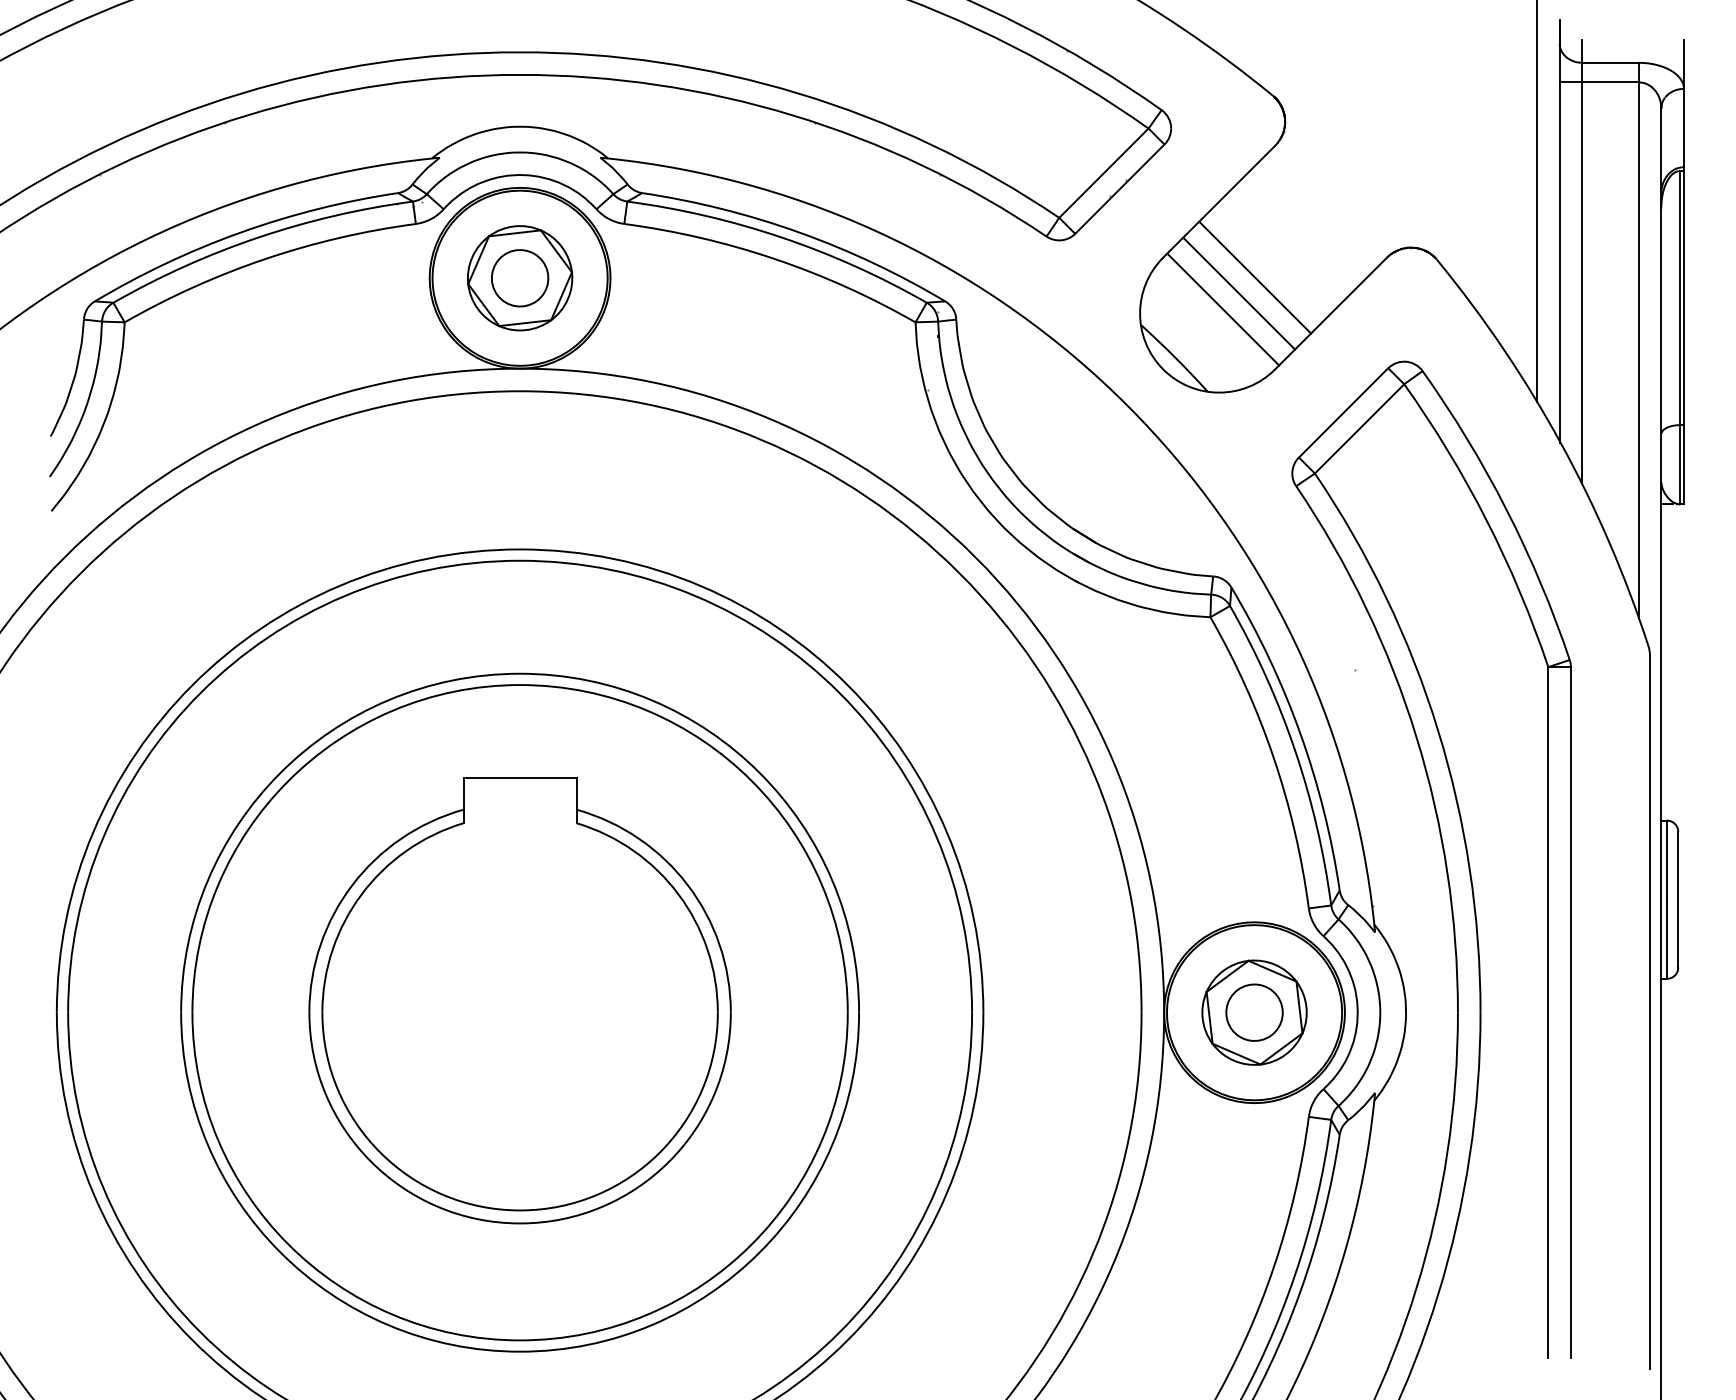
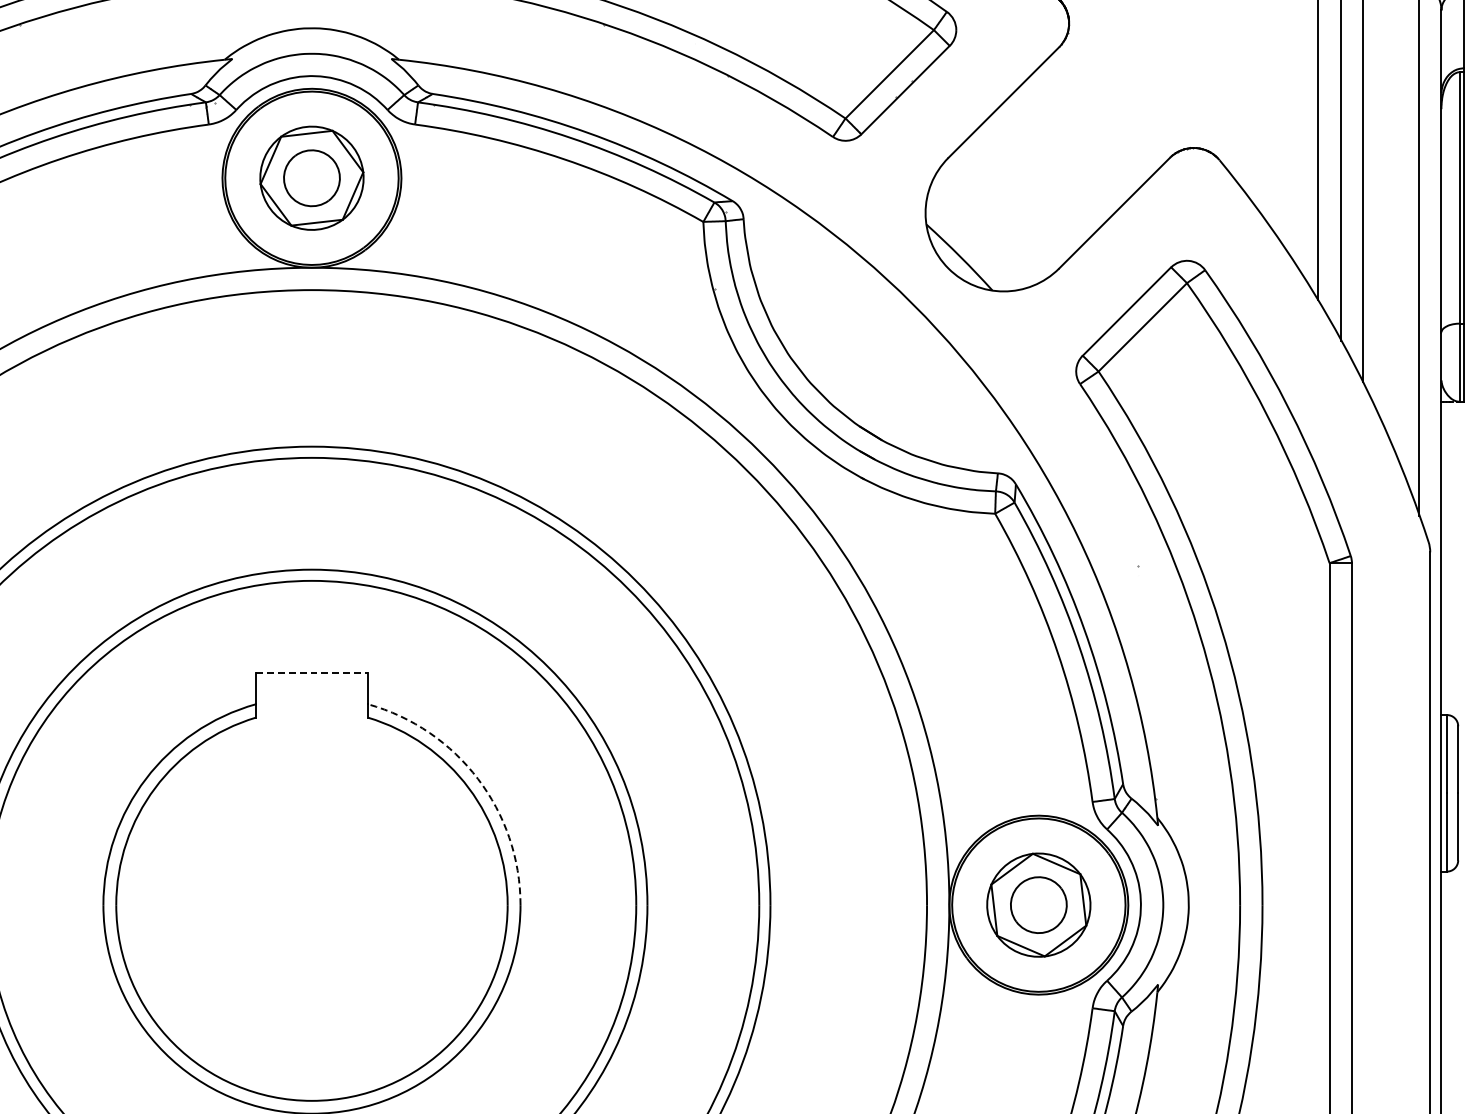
line: (1255, 277) -> (1039, 177), removed
line: (1239, 293) -> (1023, 193), removed
line: (1223, 309) -> (1008, 209), removed
line: (520, 777) -> (312, 672), solid -> dashed
arc: (687, 885) -> (477, 779), solid -> dashed

